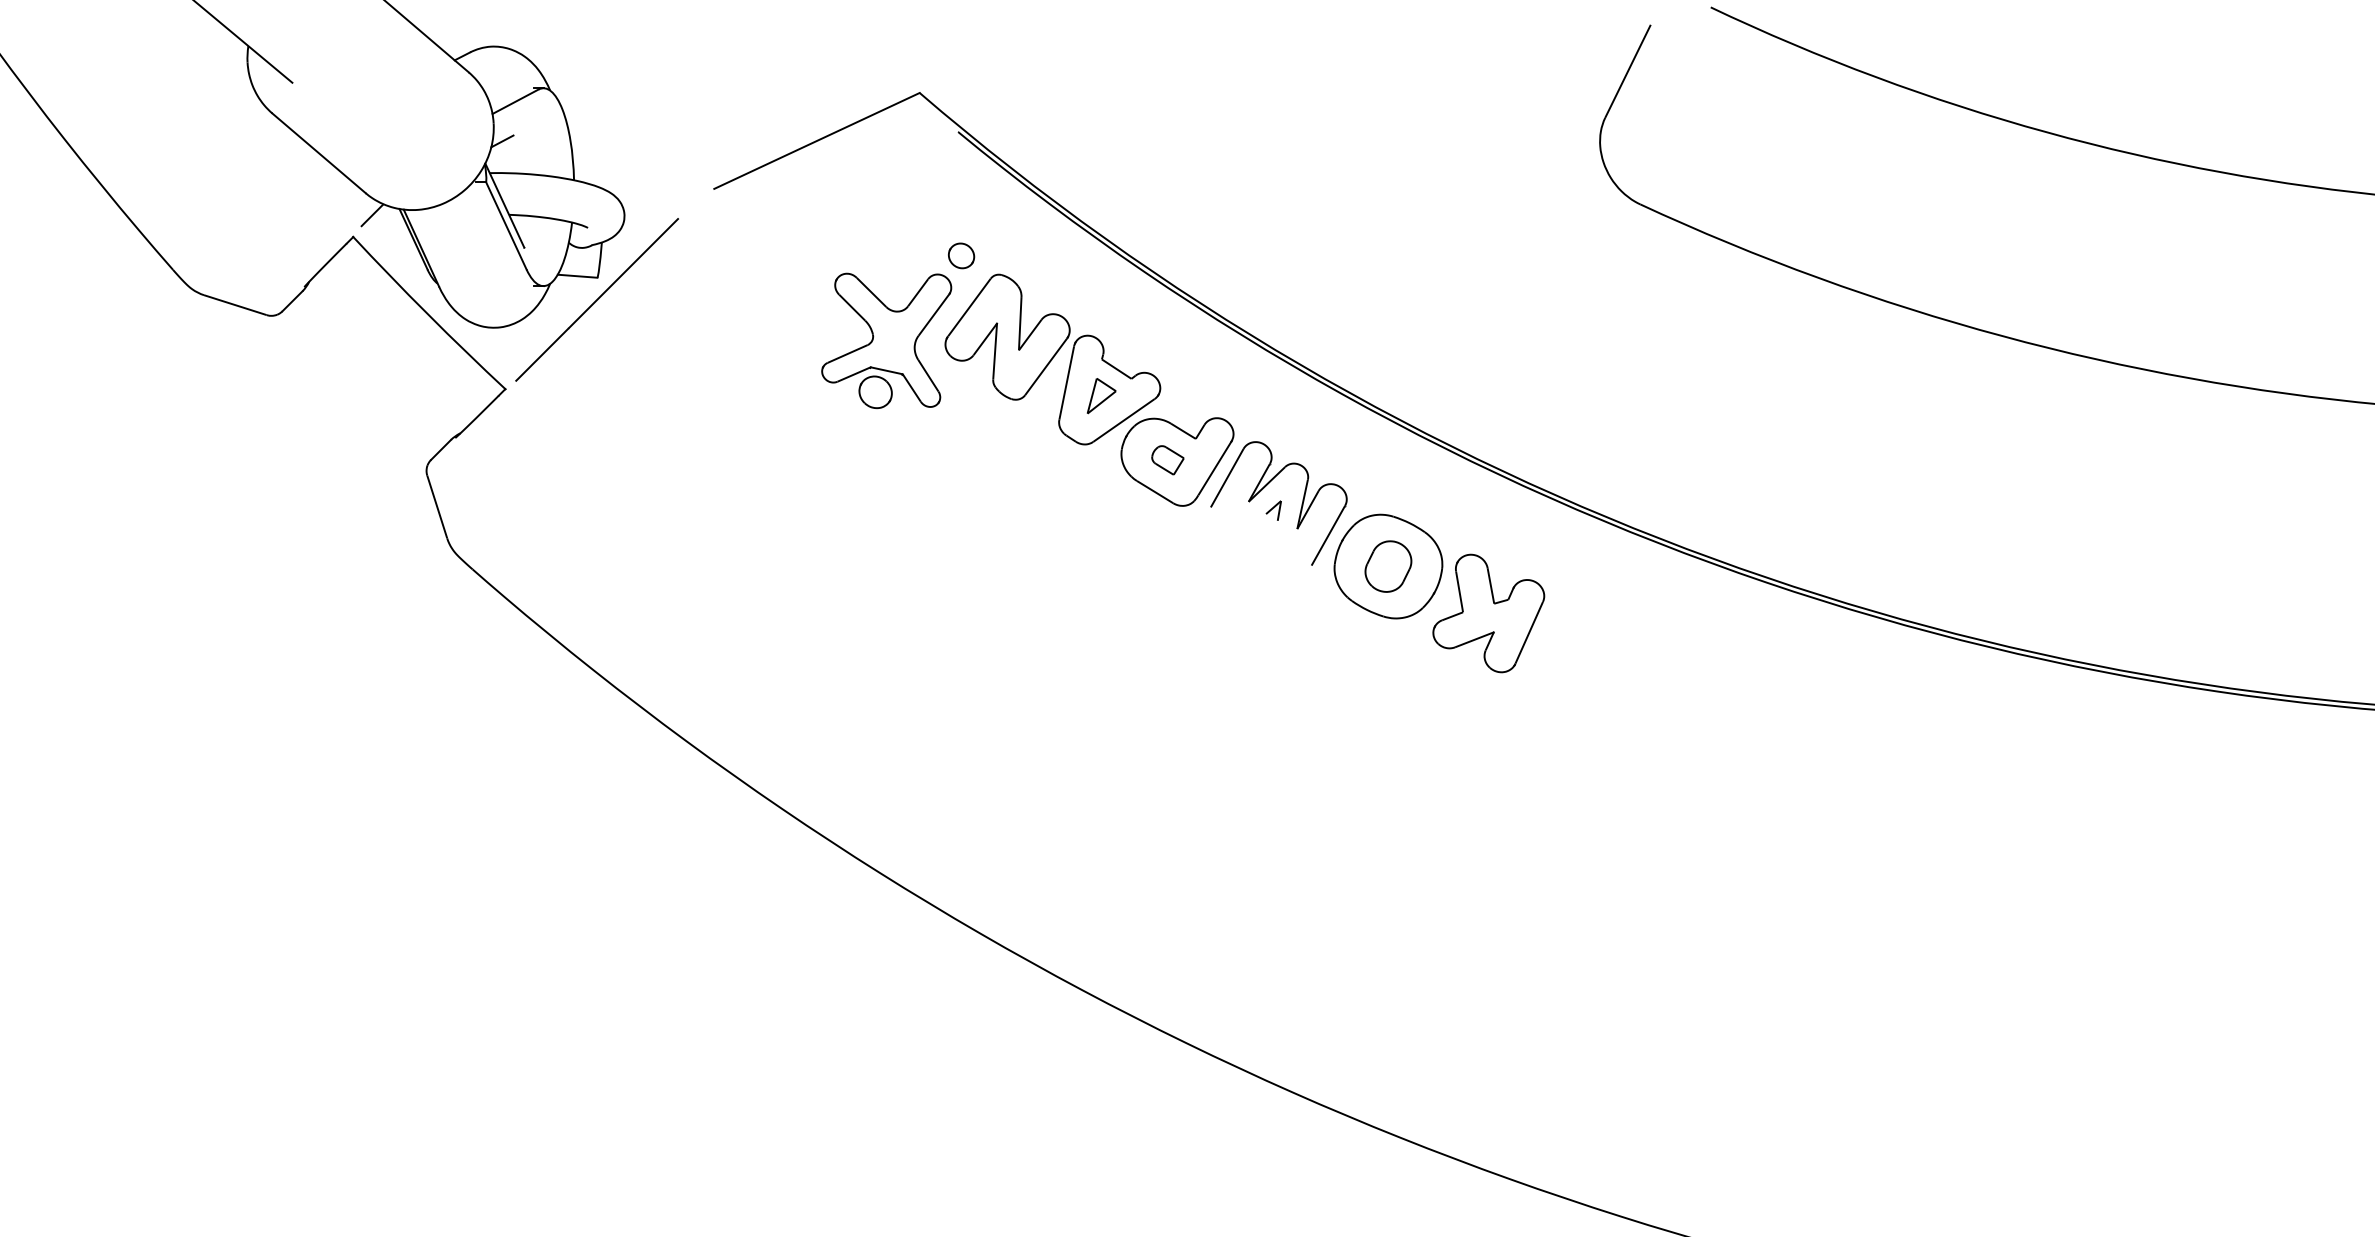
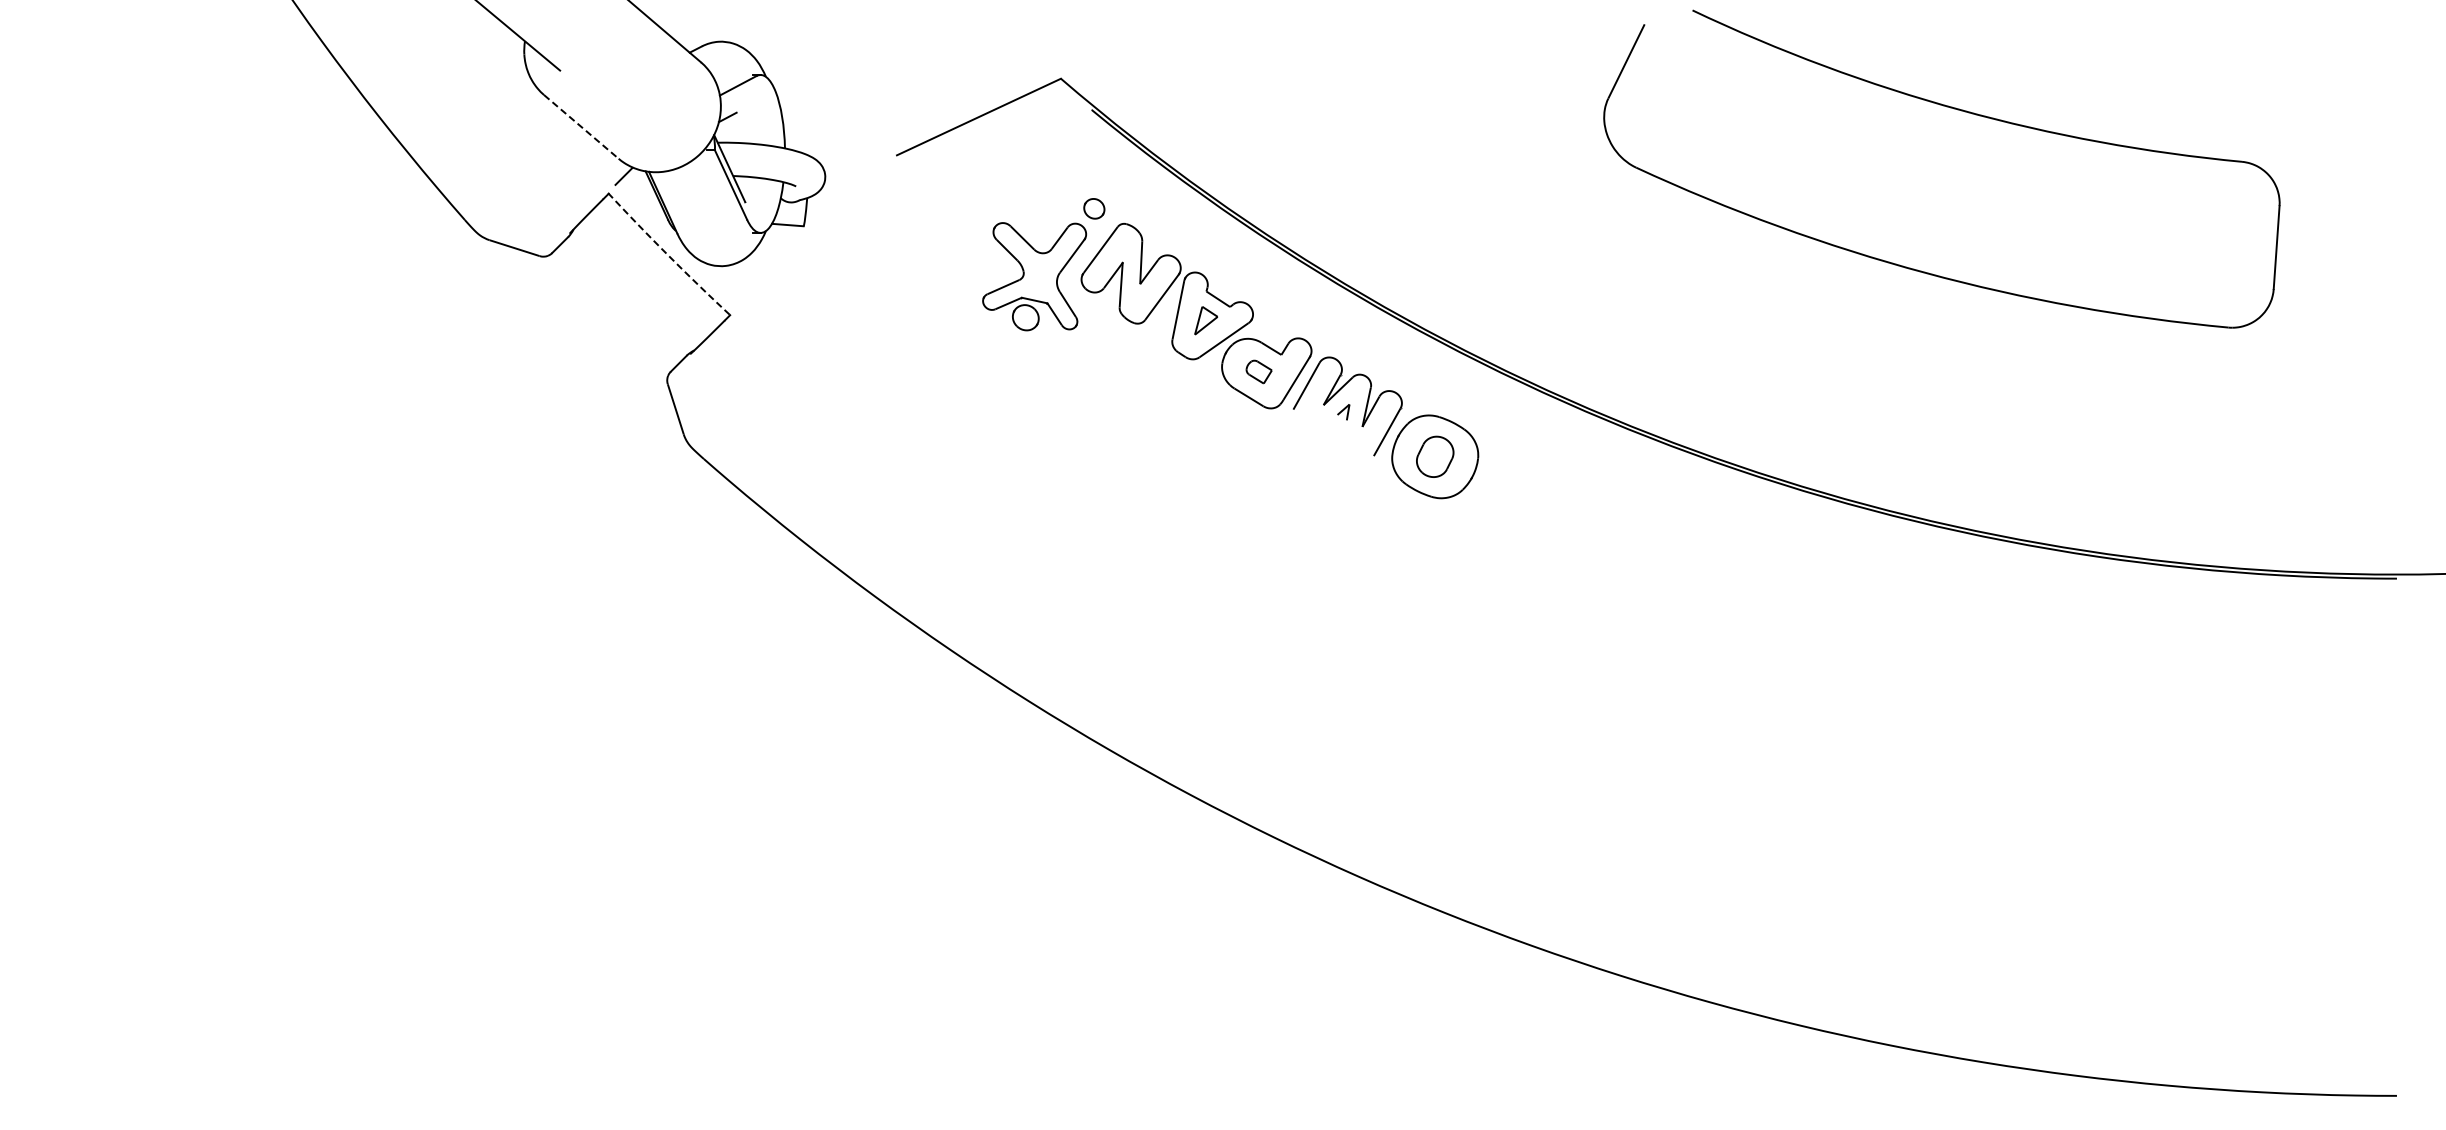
line: (319, 154) -> (581, 127), solid -> dashed
line: (597, 299) -> (803, 243), removed
arc: (428, 314) -> (668, 255), solid -> dashed
part: (1489, 613) -> (1515, 494), removed

